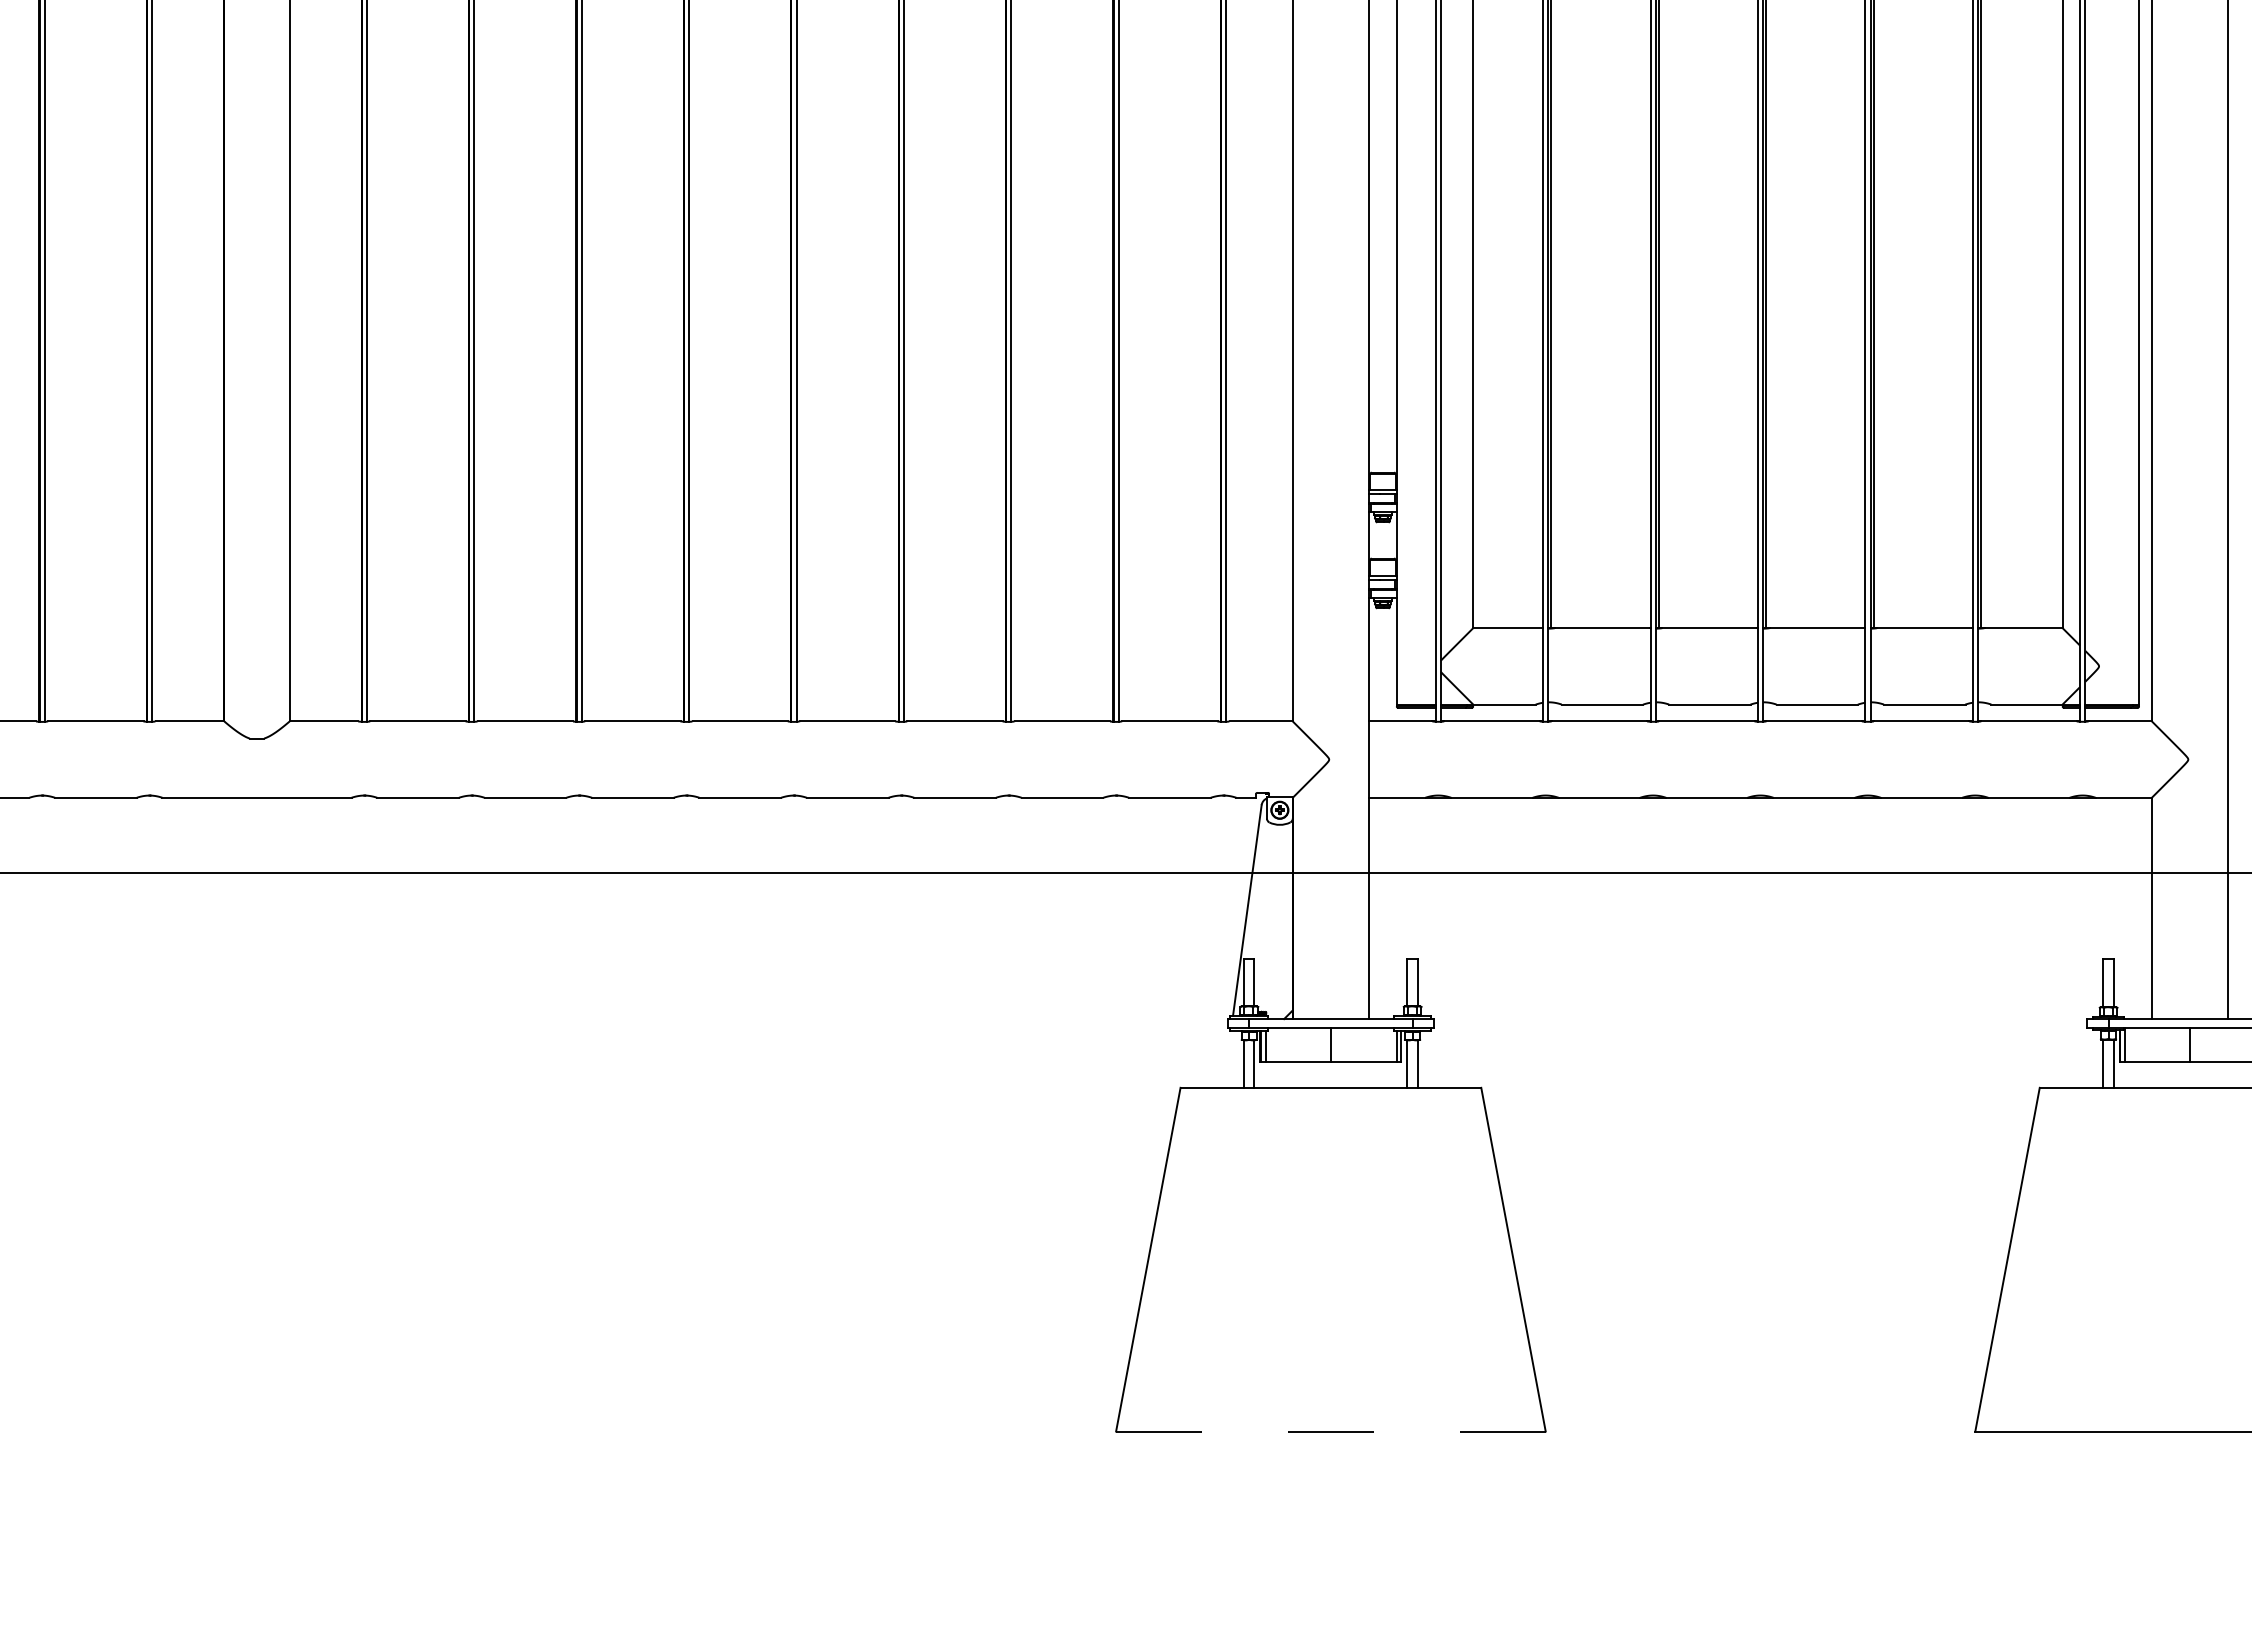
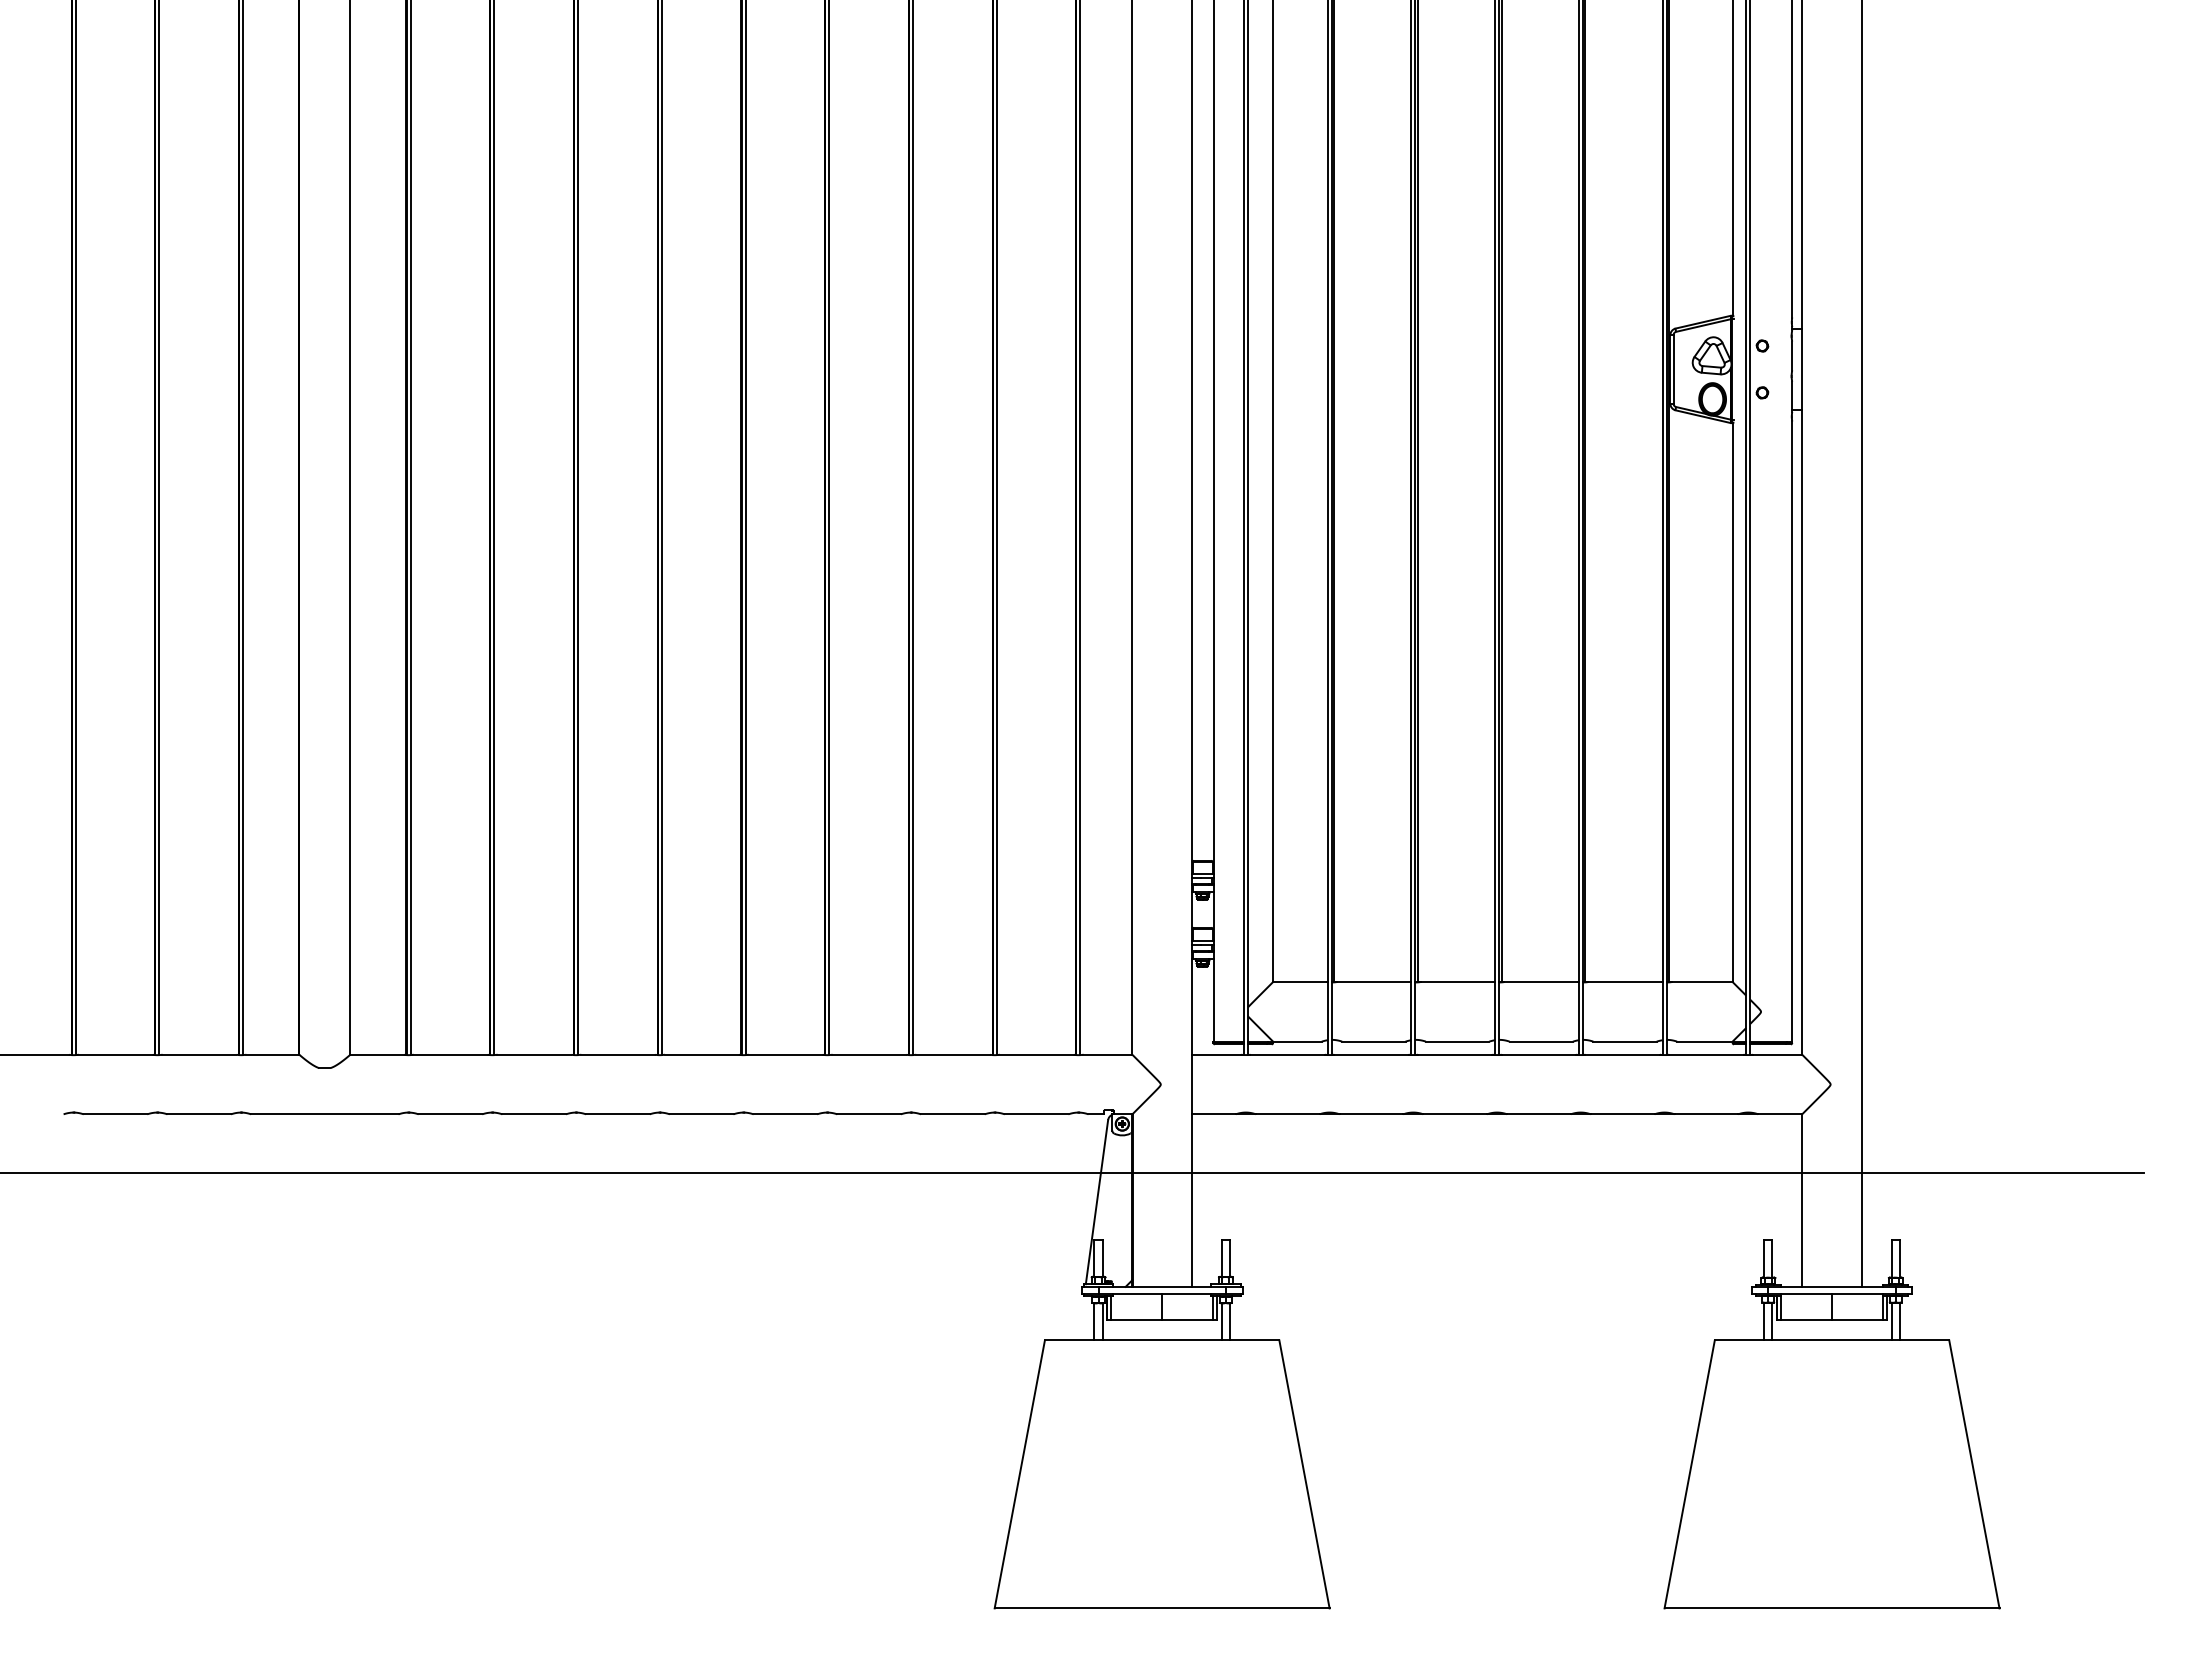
line: (1331, 1431) -> (1162, 1608), dashed -> solid

